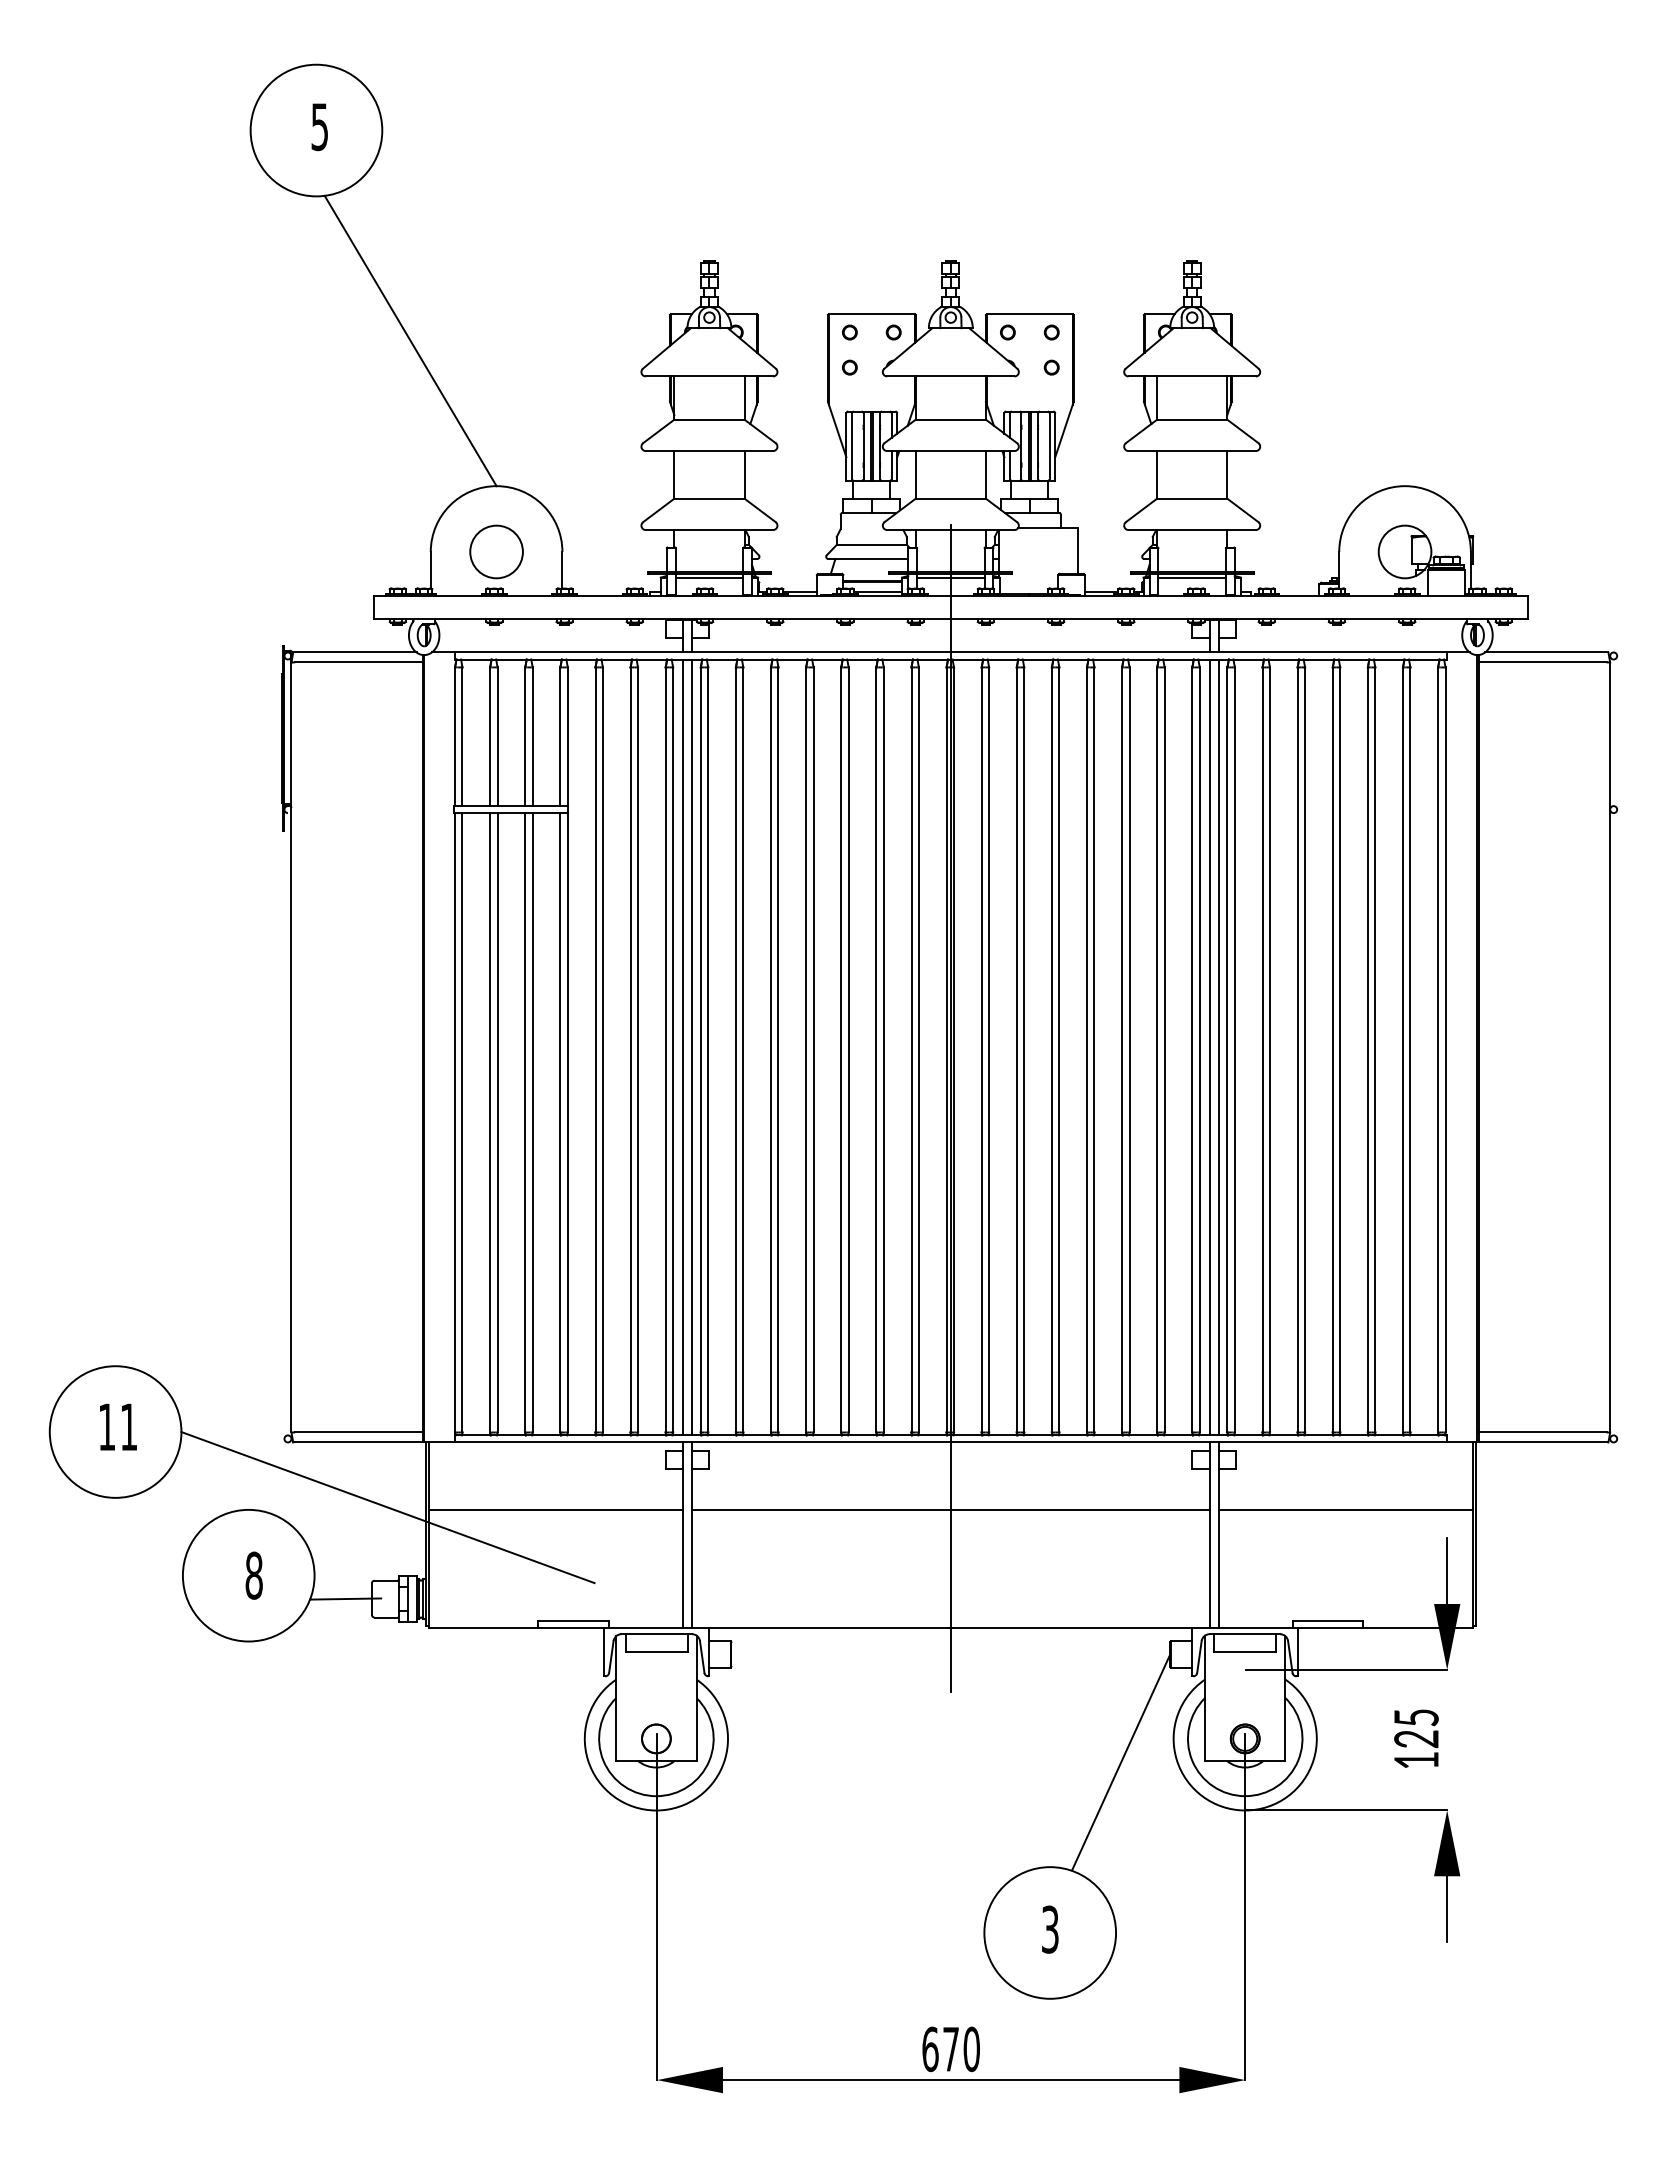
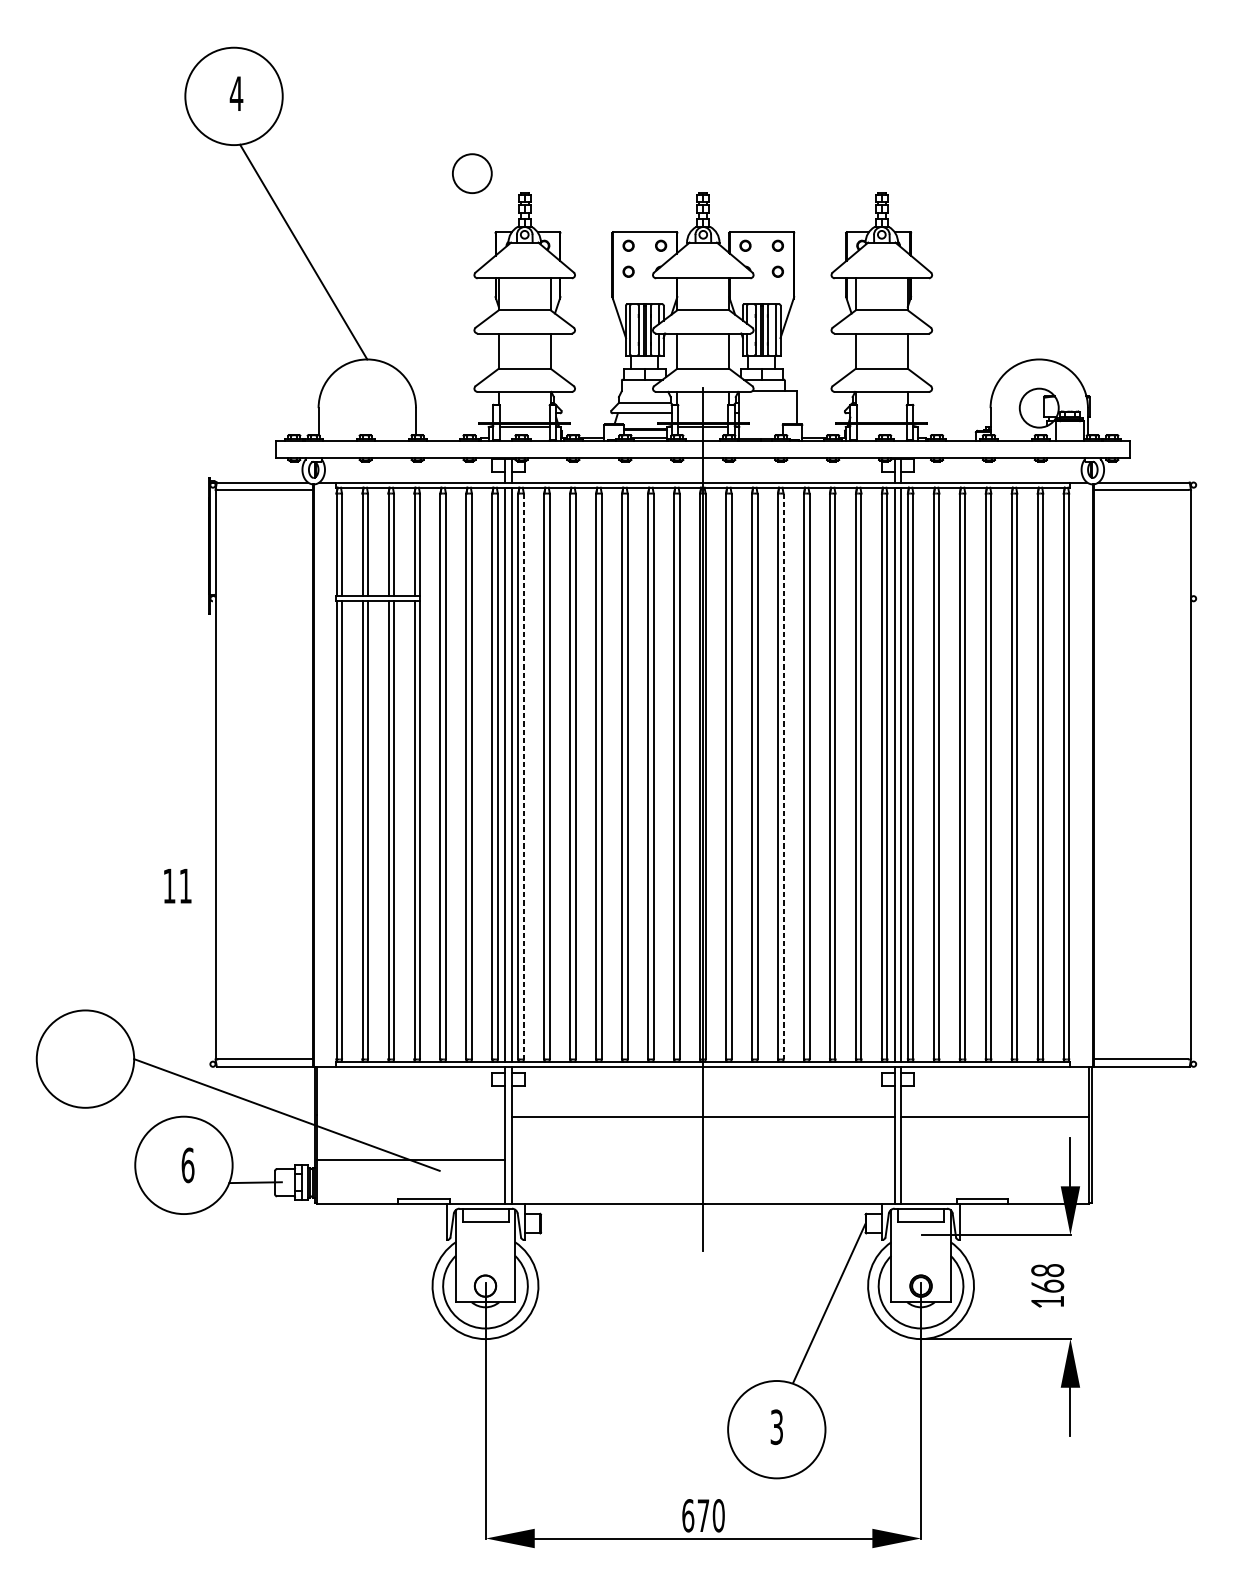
text: (319, 127) -> (236, 94), 5 -> 4
circle: (496, 551) -> (472, 173), moved
line: (1191, 577) -> (881, 427), removed
line: (708, 1049) -> (524, 776), solid -> dashed
line: (1059, 1049) -> (783, 776), solid -> dashed
text: (118, 1426) -> (177, 885), moved
line: (556, 1509) -> (411, 1160), moved
text: (253, 1575) -> (187, 1165), 8 -> 6
text: (1416, 1728) -> (1047, 1278), 125 -> 168

